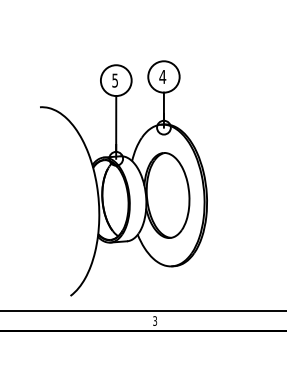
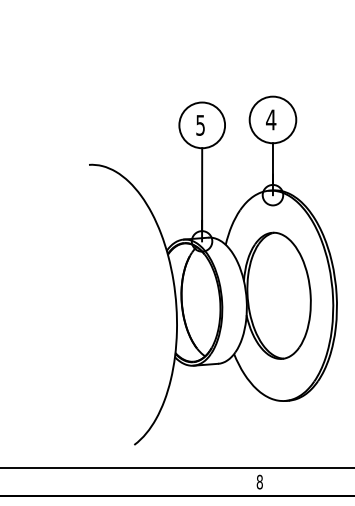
text: (155, 320) -> (260, 481), 3 -> 8

